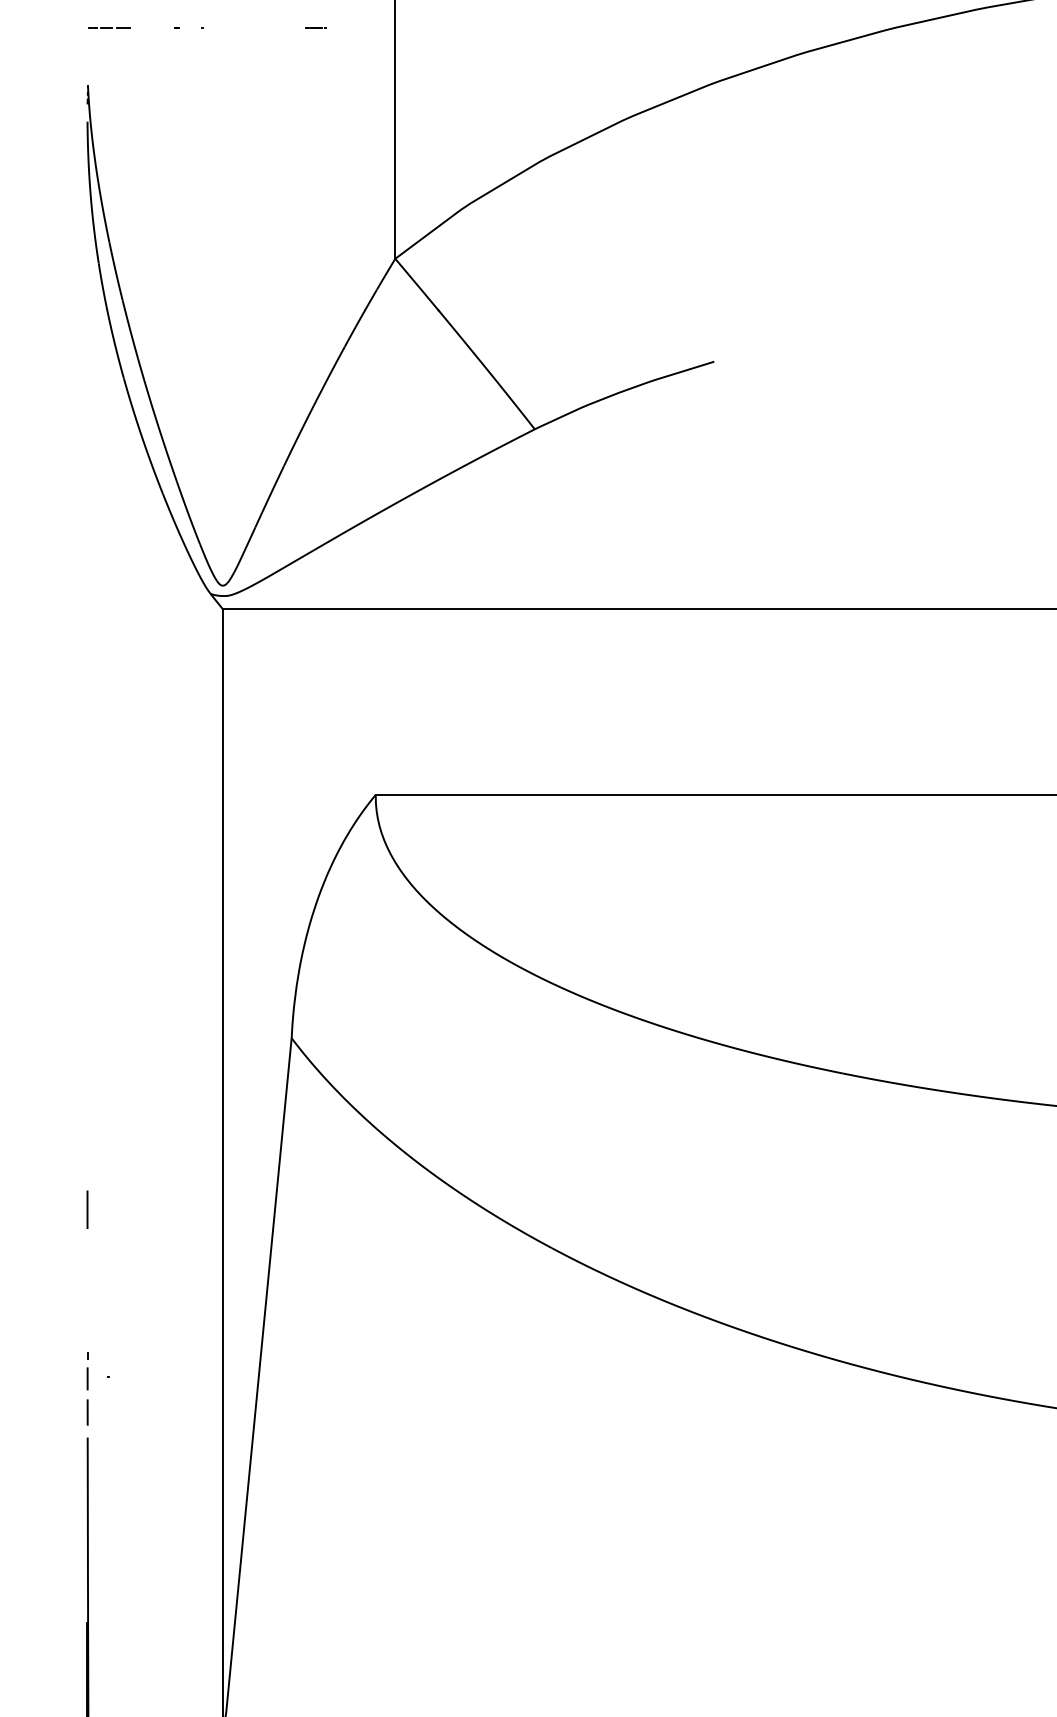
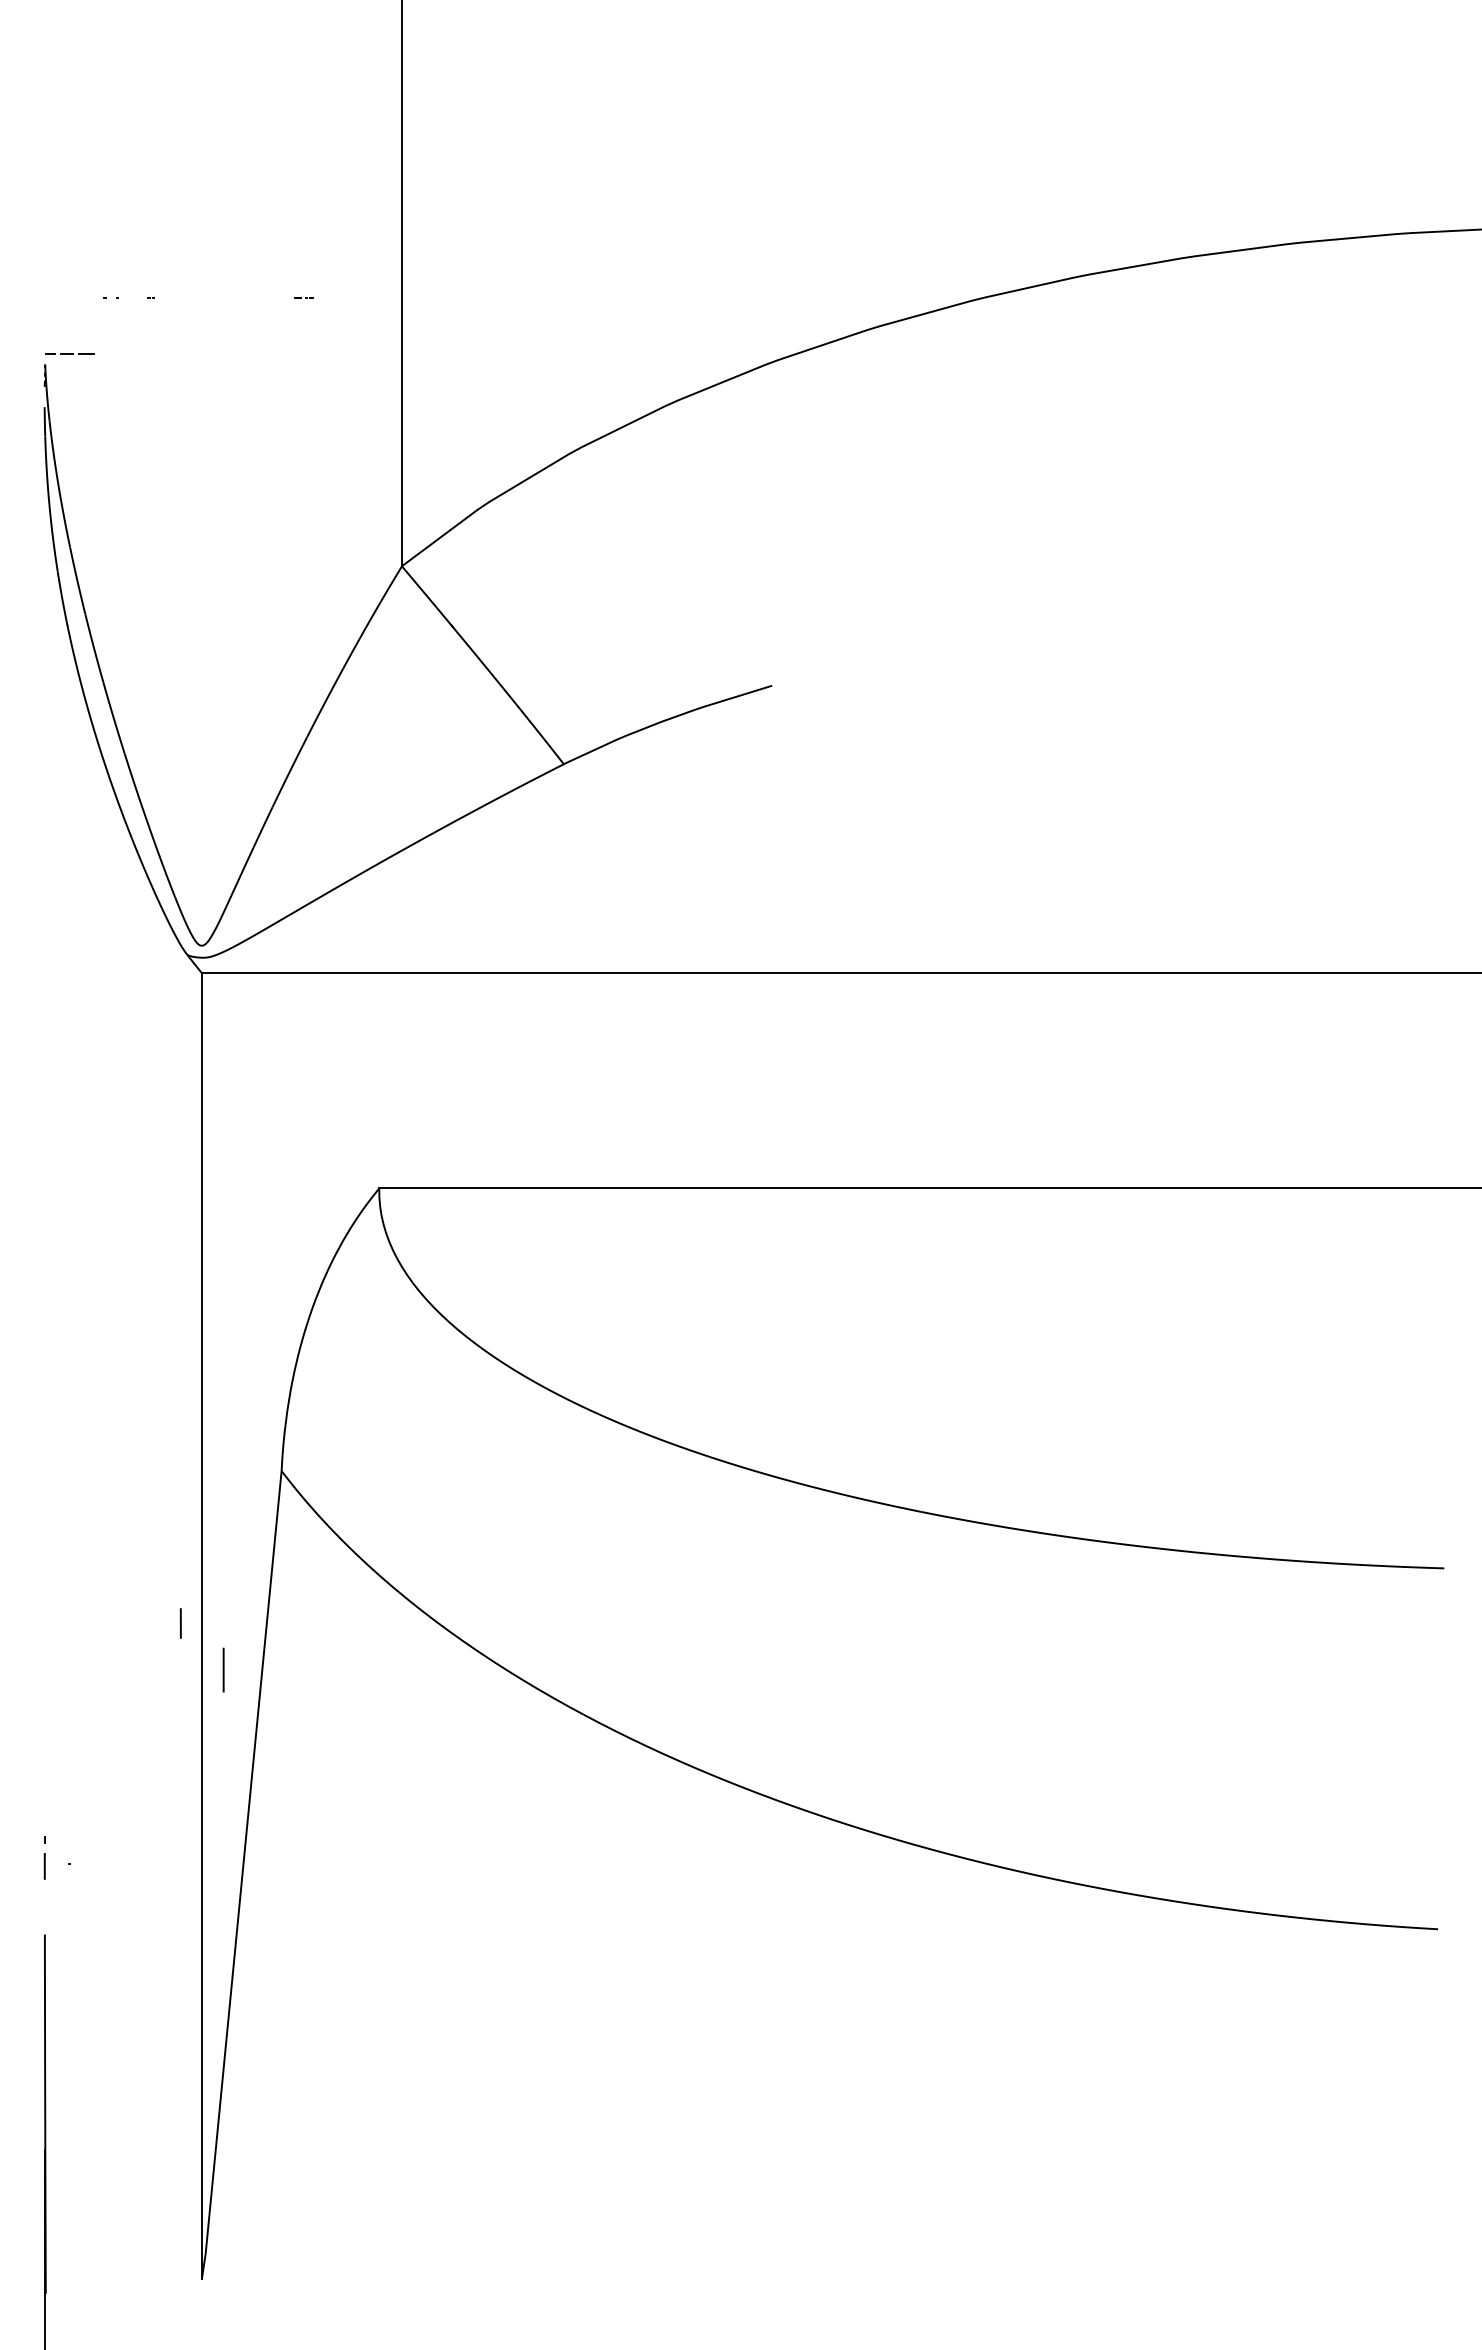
line: (108, 27) -> (69, 353), moved
line: (87, 1209) -> (223, 1669), moved
line: (87, 1412) -> (180, 1623), moved

